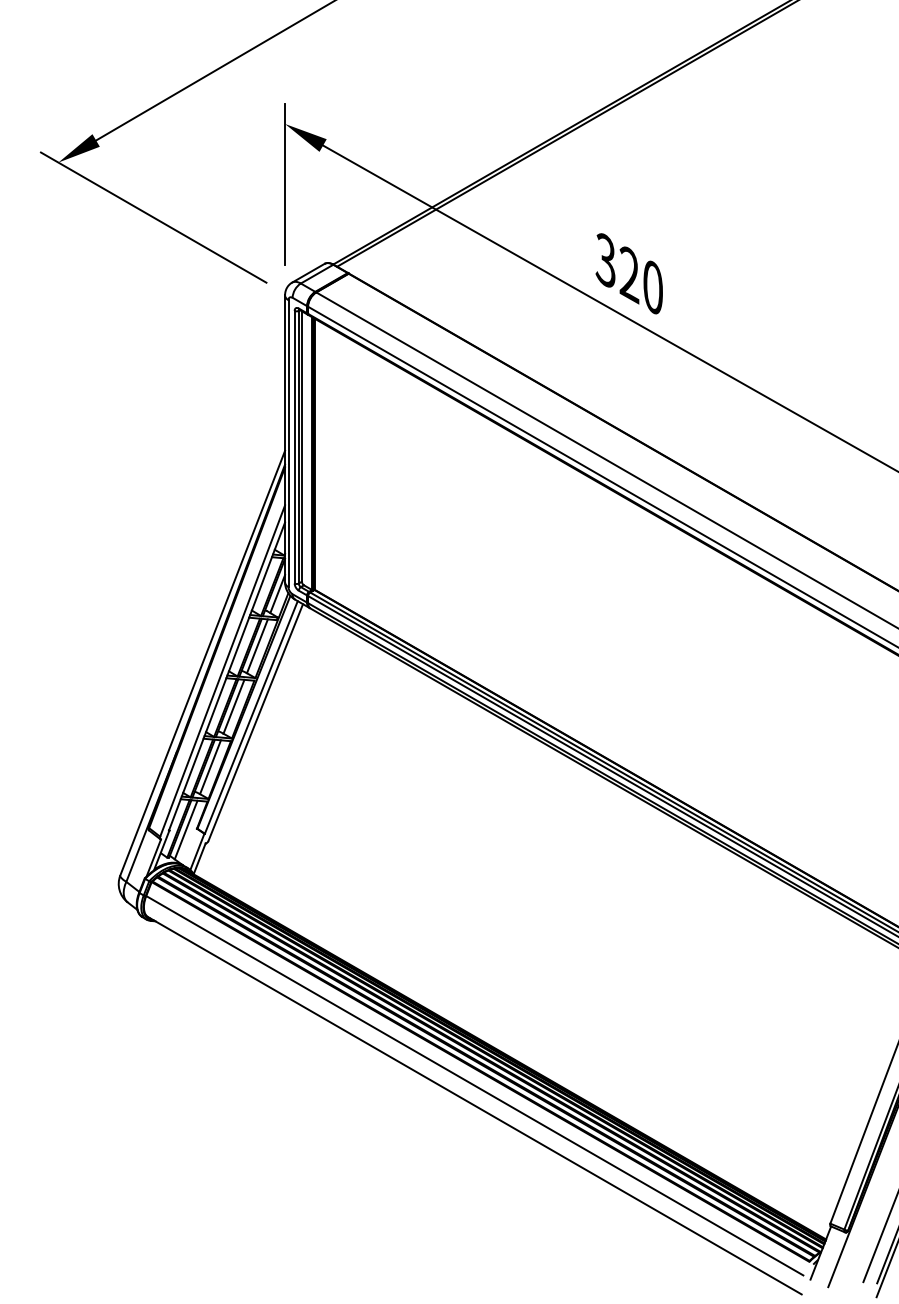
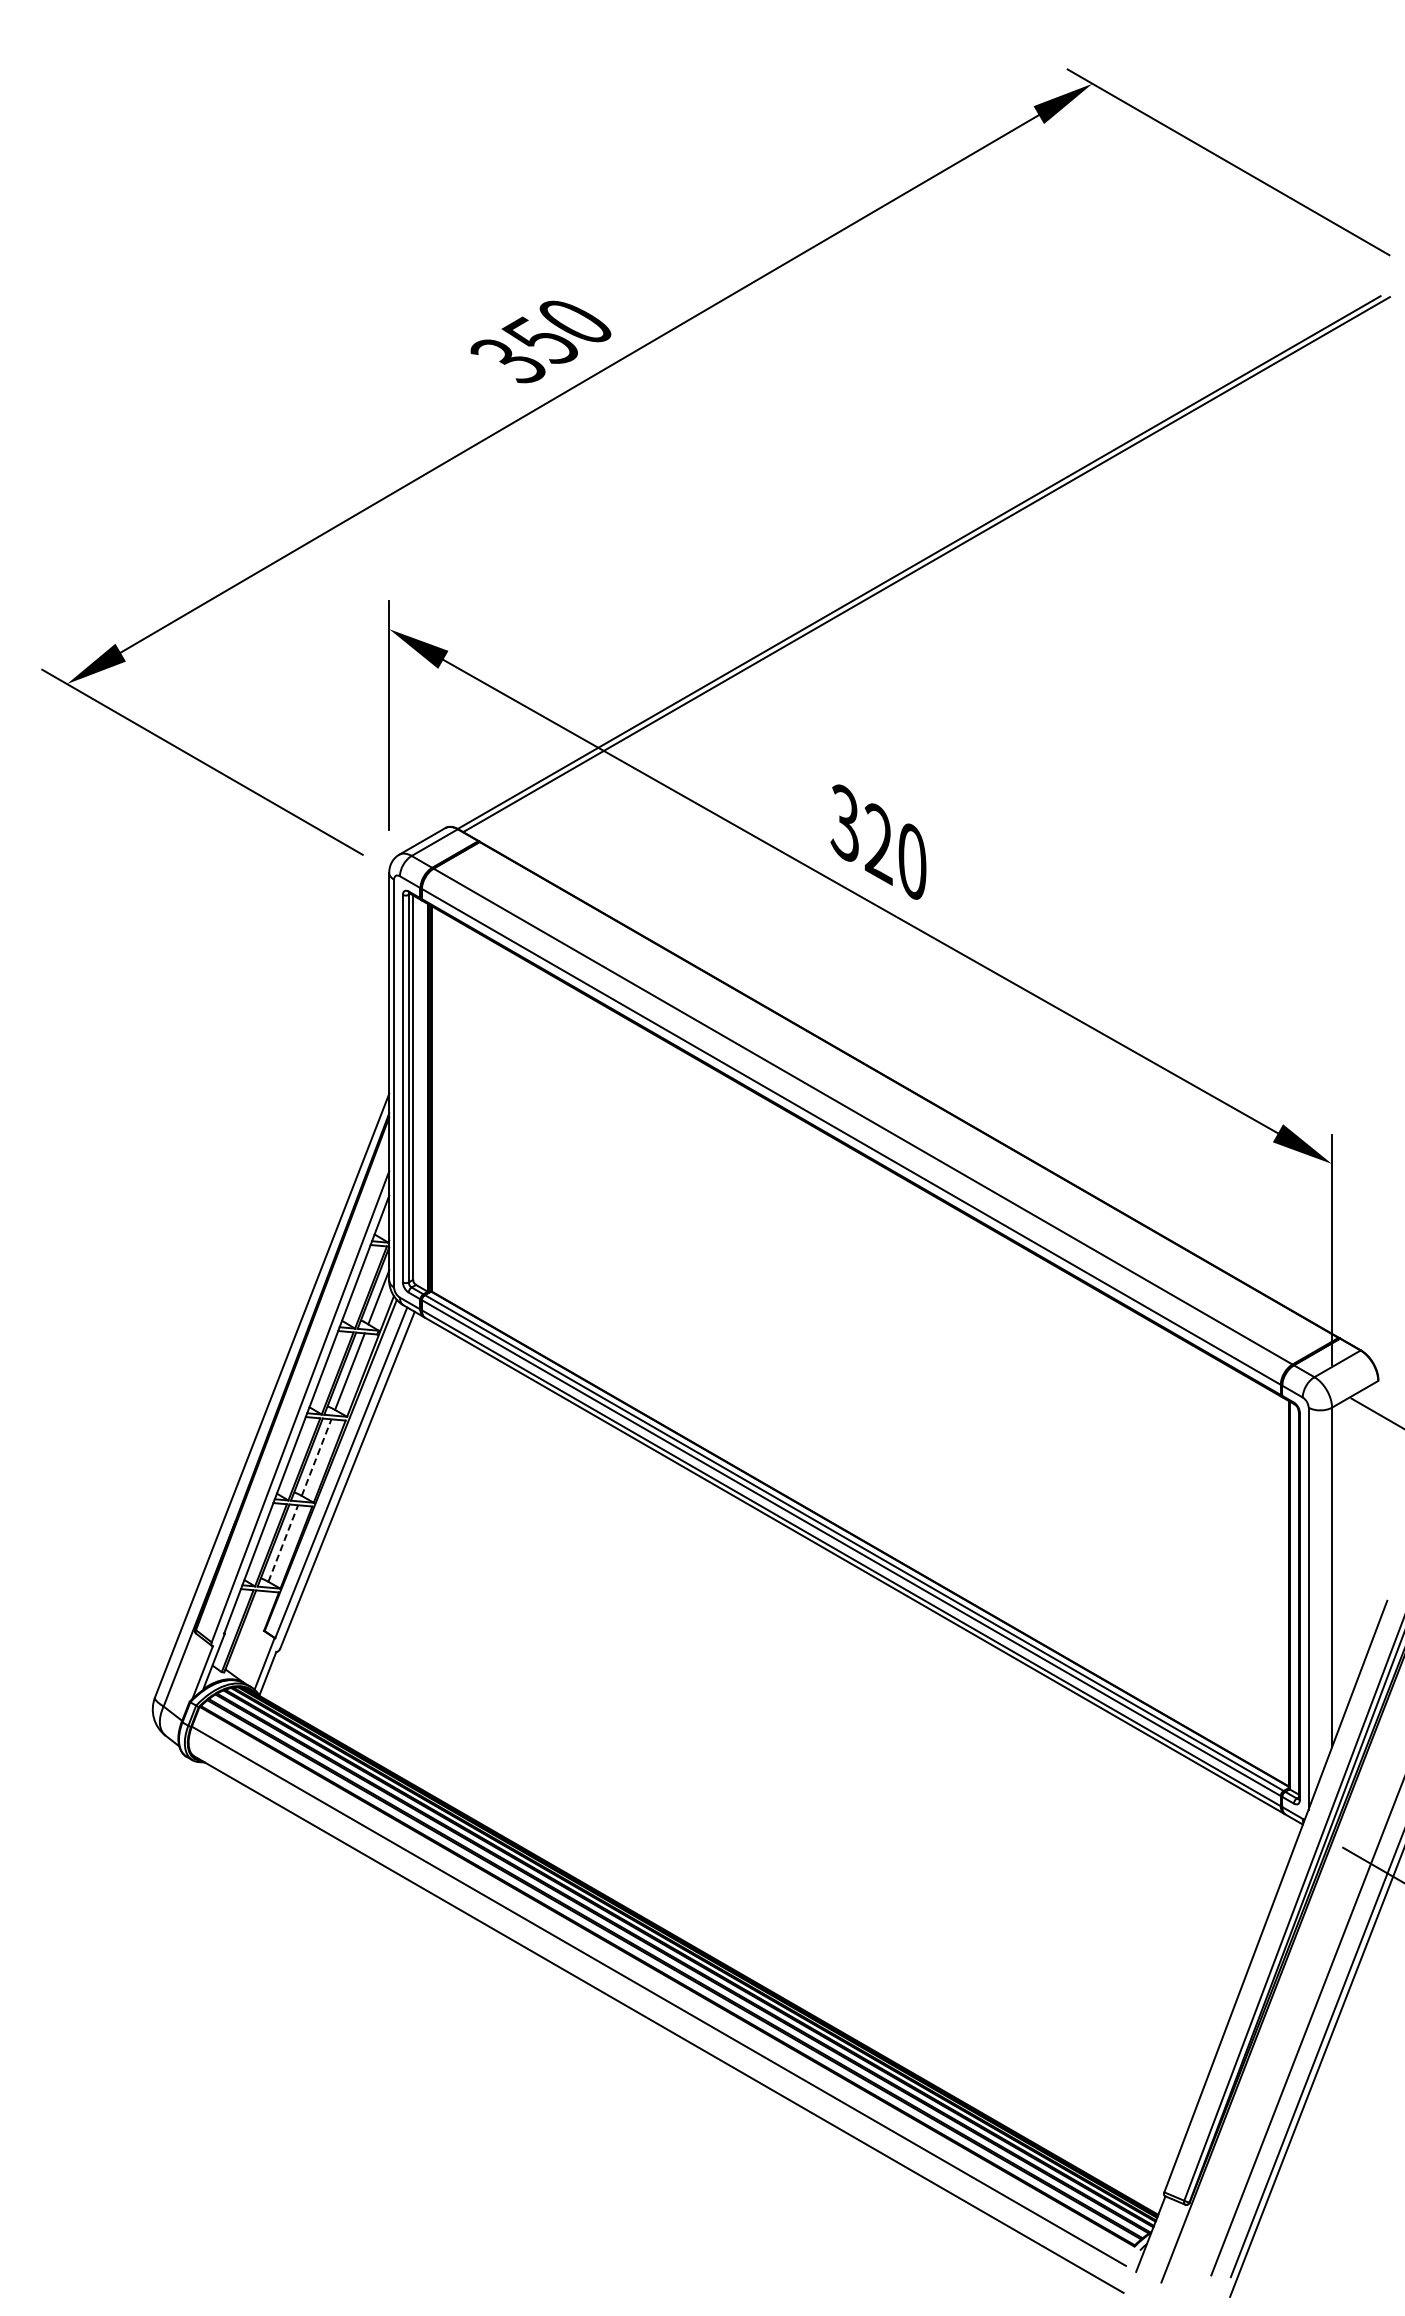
line: (233, 706) -> (316, 1457), solid -> dashed
line: (210, 767) -> (283, 1543), solid -> dashed
line: (186, 829) -> (248, 1632), removed

